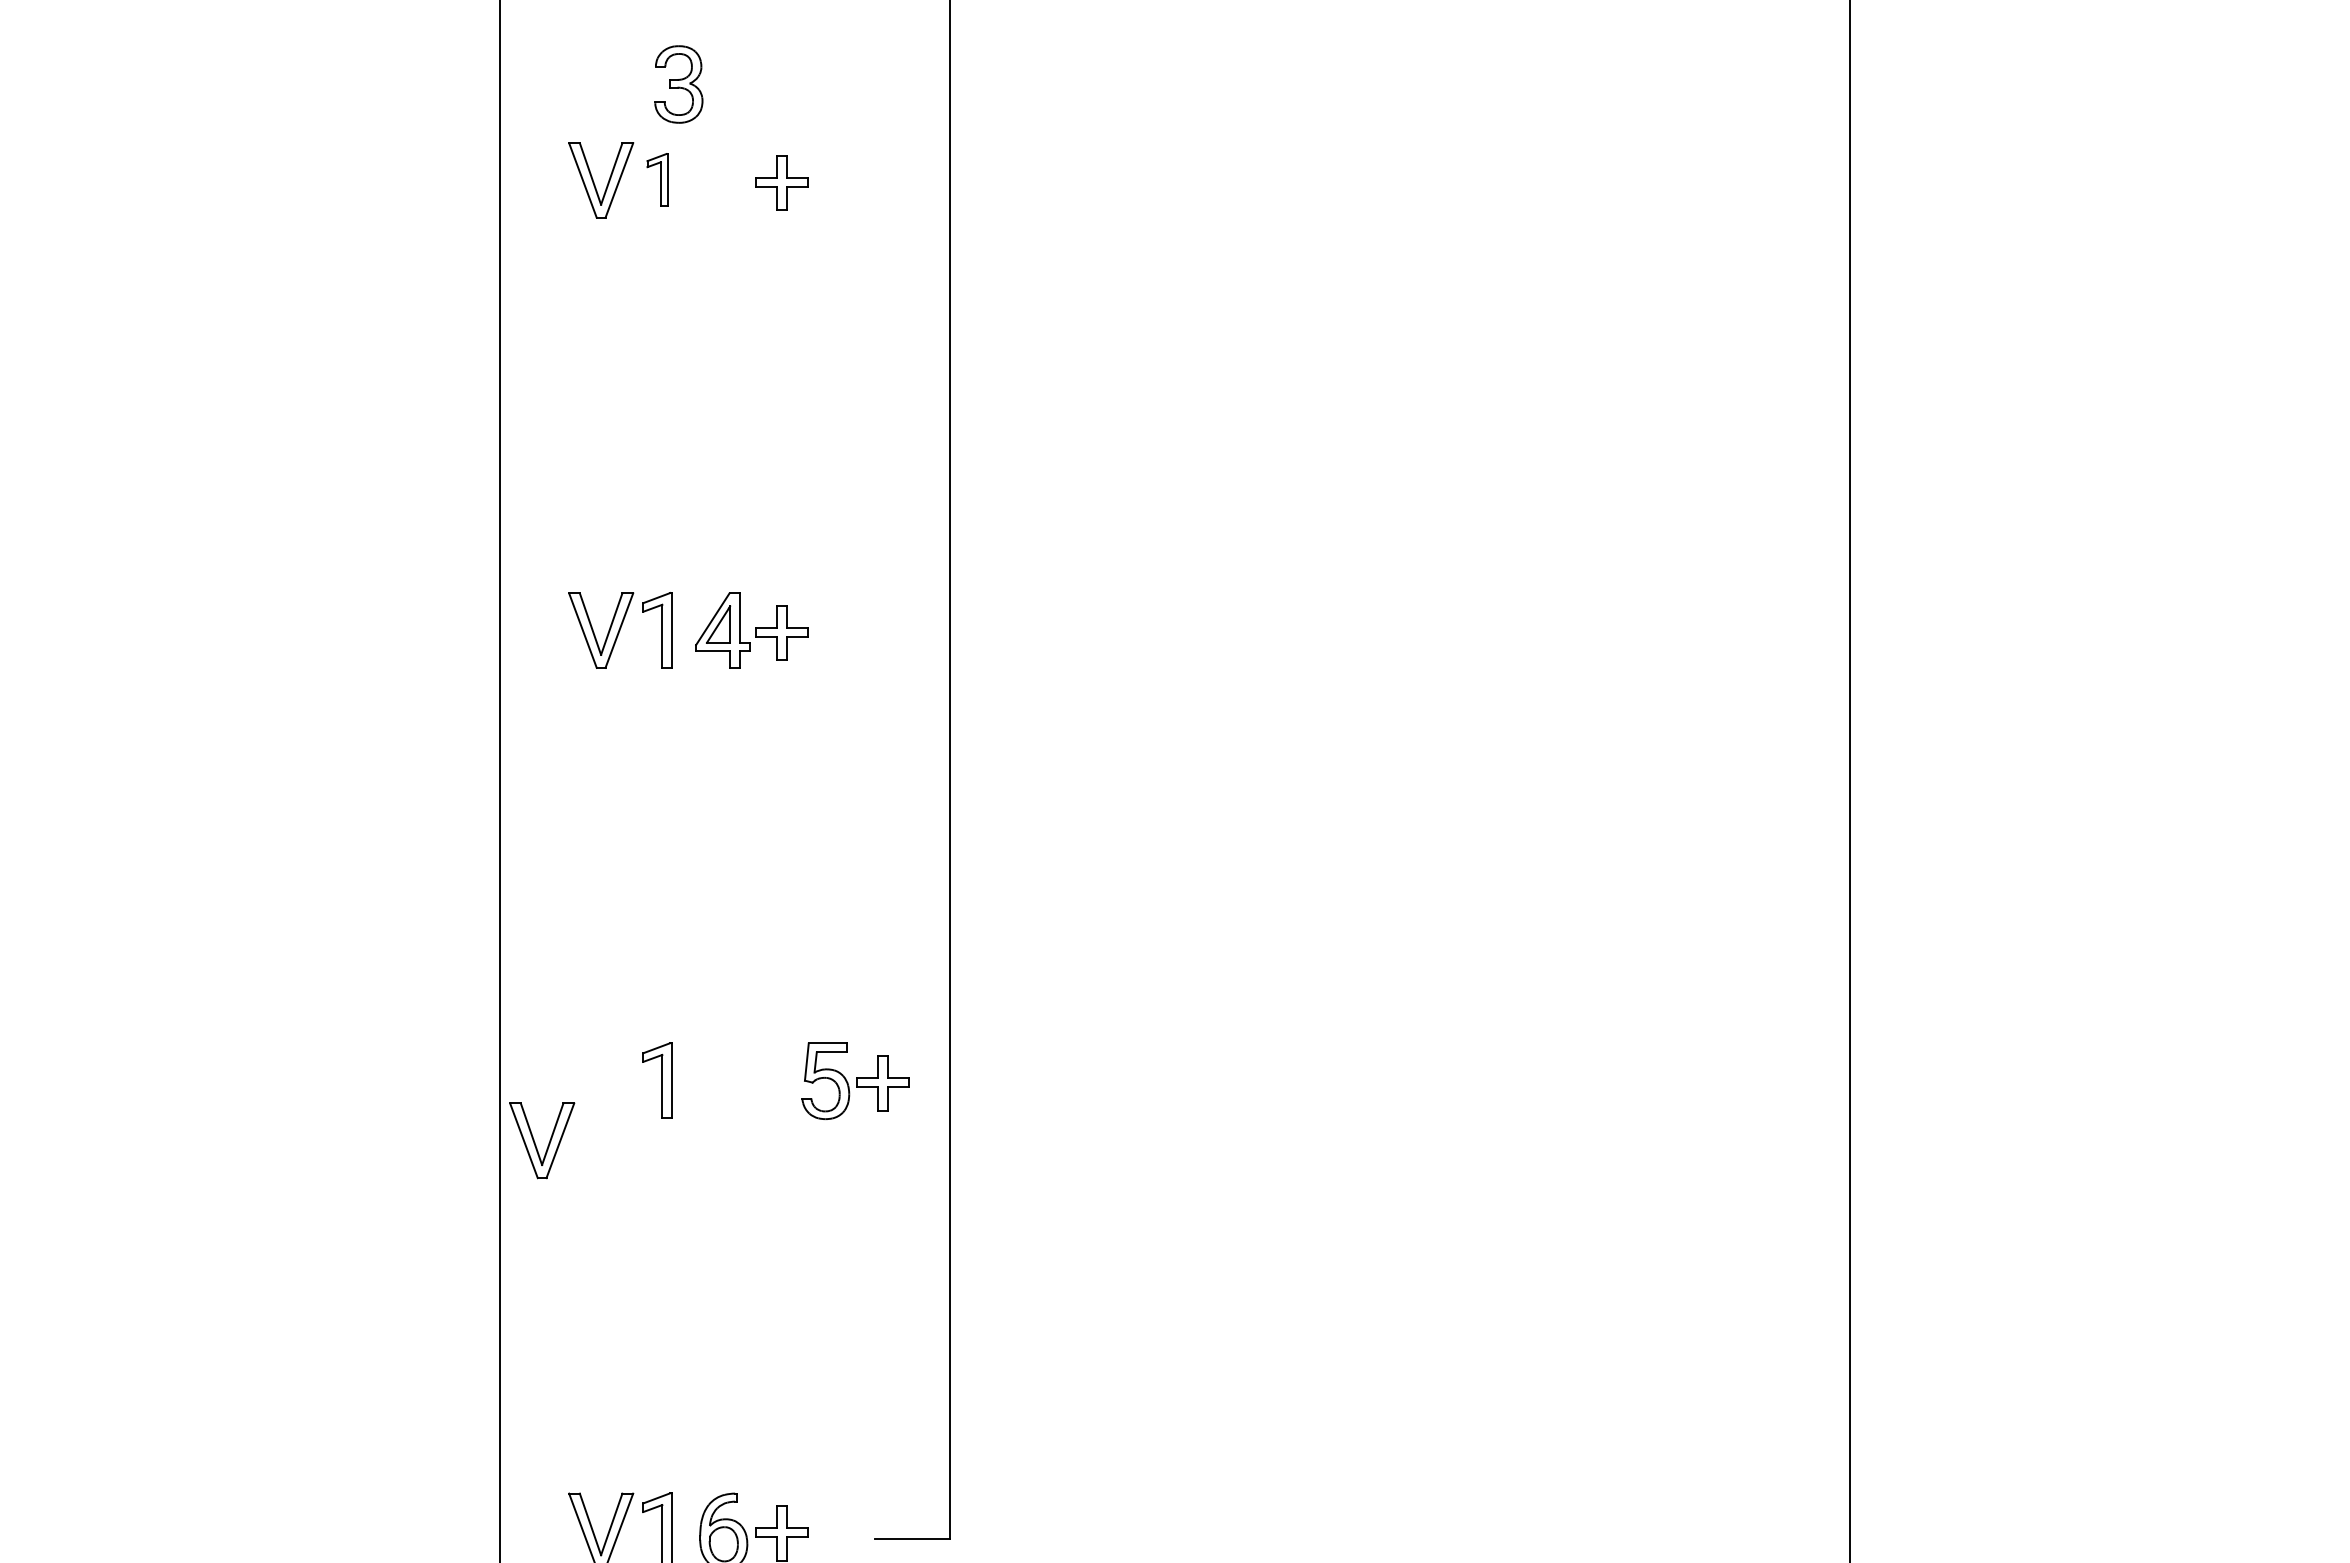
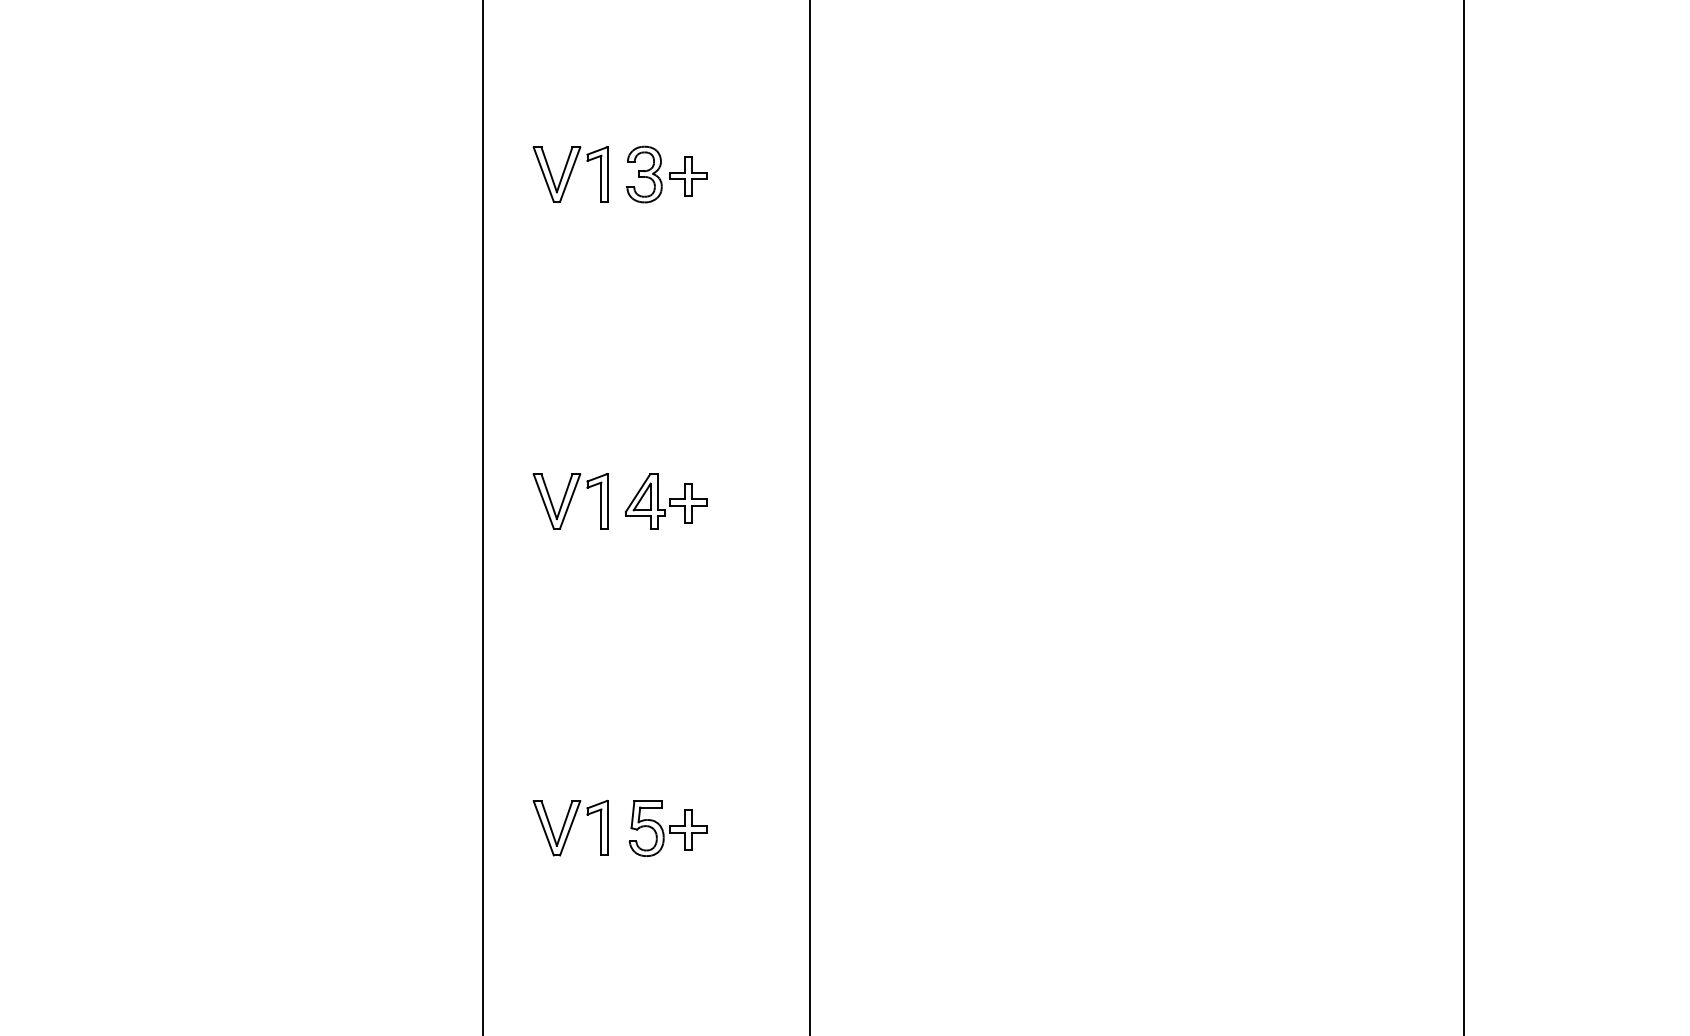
part: (678, 84) -> (644, 174), moved
part: (657, 179) -> (597, 173), size x1.43
part: (855, 1080) -> (668, 828), moved
part: (548, 1143) -> (561, 830), moved

